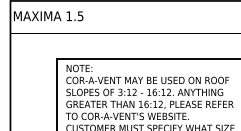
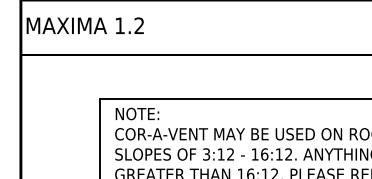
text: (80, 16) -> (139, 26), 1.5 -> 1.2

